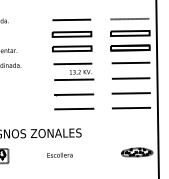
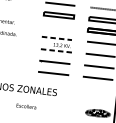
part: (72, 48) -> (58, 26), removed
line: (73, 63) -> (57, 38), solid -> dashed
line: (74, 79) -> (56, 50), solid -> dashed
text: (59, 154) -> (26, 105), moved

